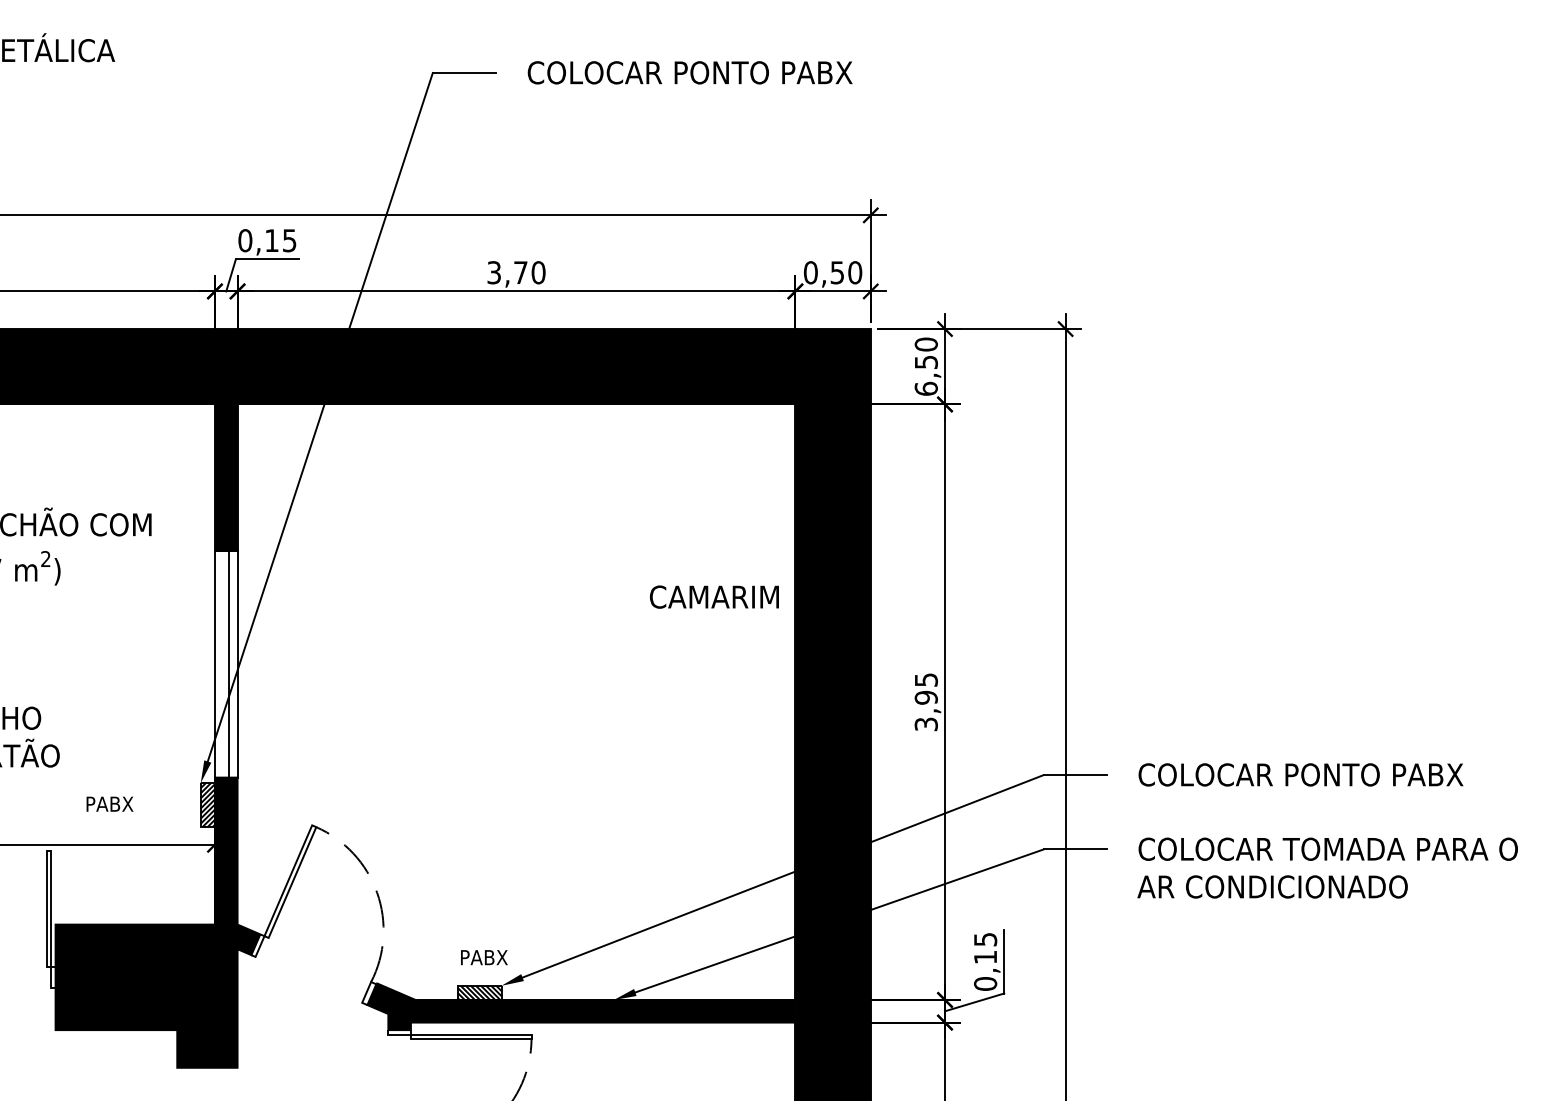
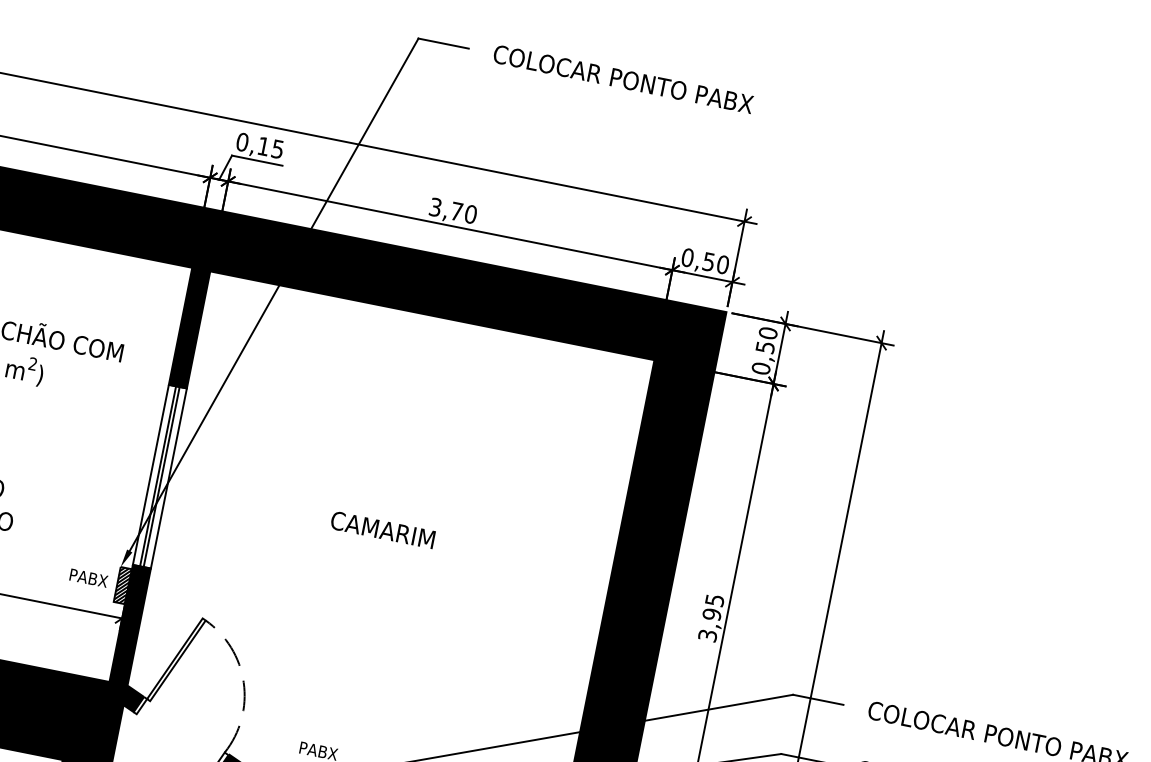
text: (925, 388) -> (760, 368), 6,50 -> 0,50
text: (714, 596) -> (383, 529), moved
line: (224, 664) -> (158, 476), added
text: (109, 803) -> (88, 577), moved

